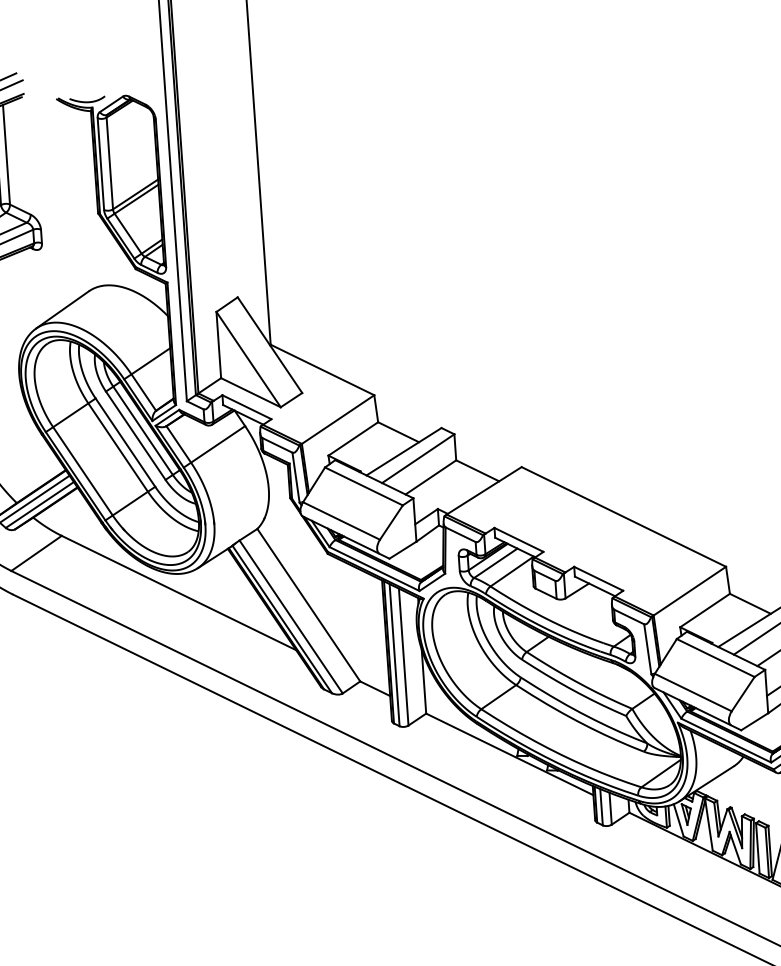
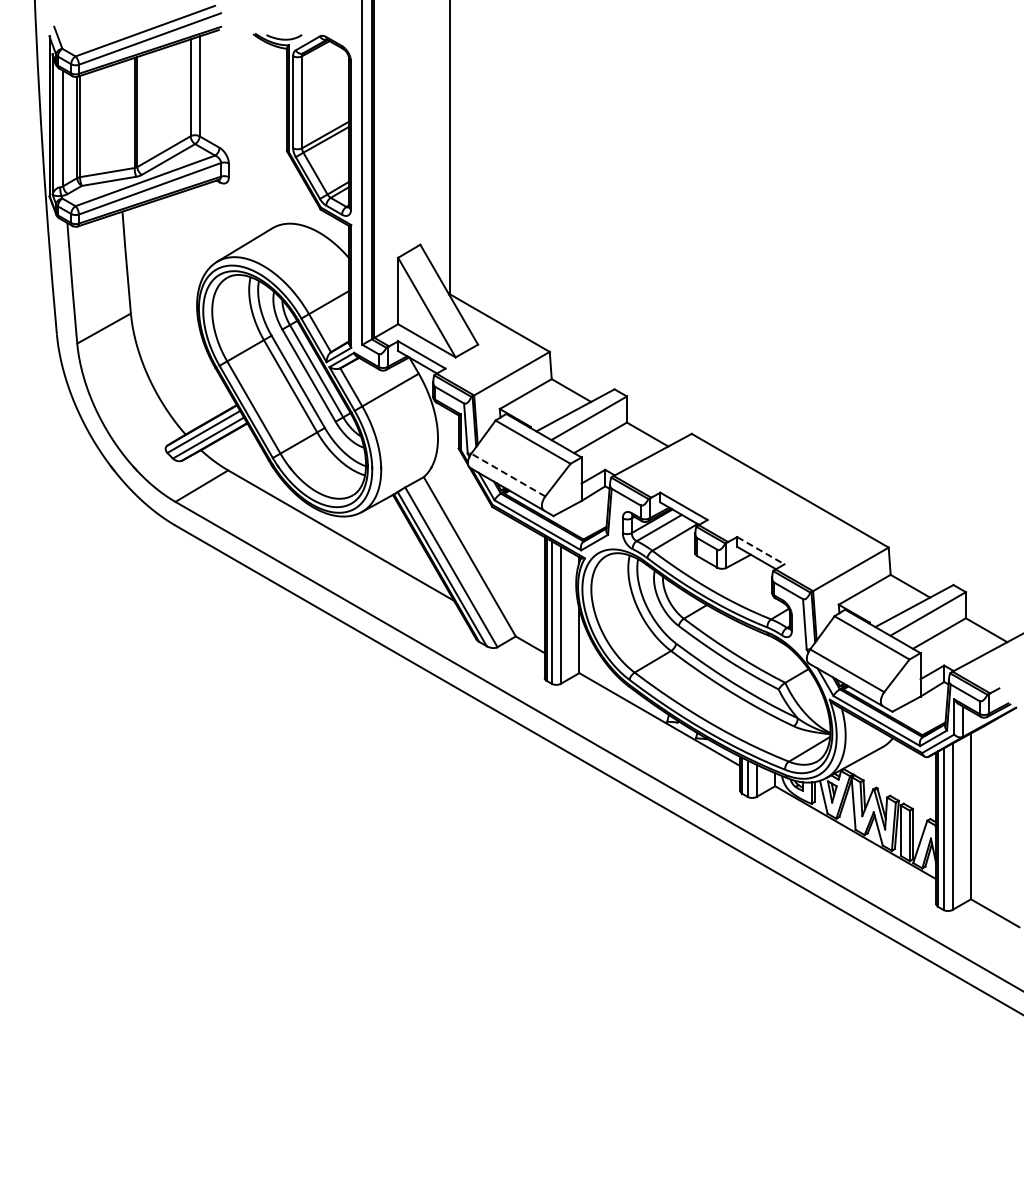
line: (341, 521) -> (508, 475), solid -> dashed
line: (599, 578) -> (761, 550), solid -> dashed

